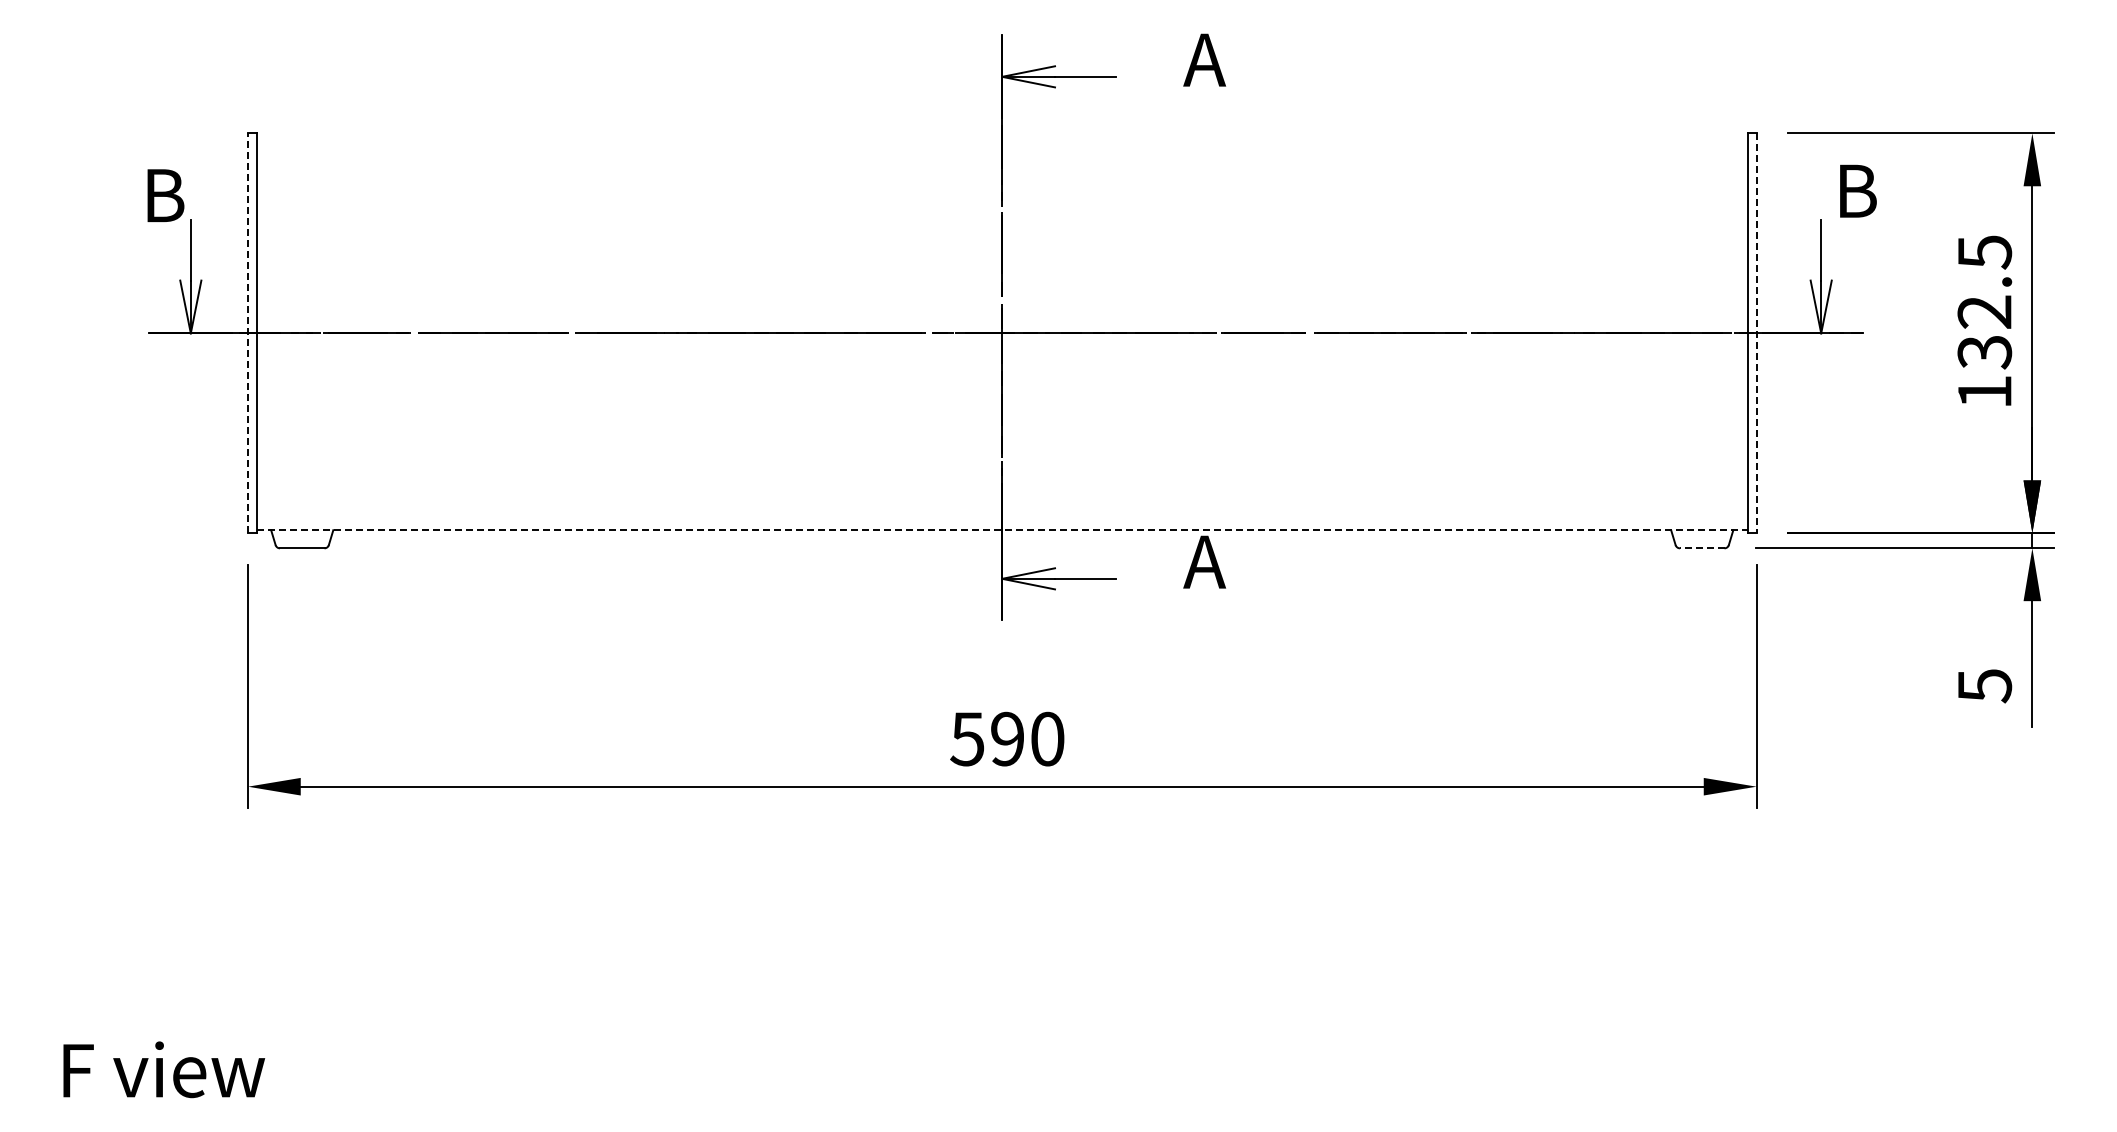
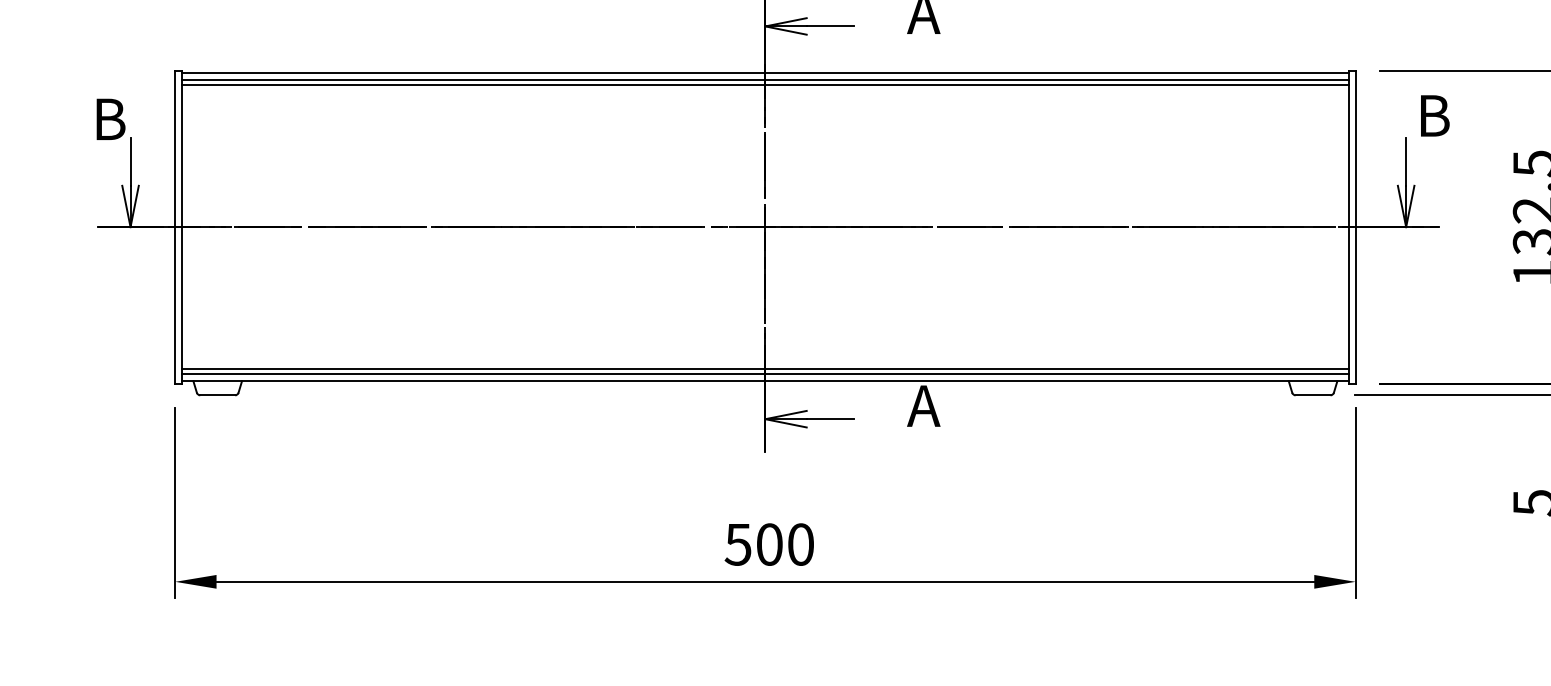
line: (1001, 136) -> (764, 73), added
line: (1001, 145) -> (764, 80), added
line: (1001, 151) -> (764, 84), added
line: (247, 333) -> (174, 227), dashed -> solid
line: (1756, 333) -> (1355, 227), dashed -> solid
line: (1001, 515) -> (764, 369), added
line: (1001, 521) -> (764, 374), added
line: (1002, 530) -> (765, 381), dashed -> solid
line: (1701, 548) -> (1312, 395), dashed -> solid
text: (1007, 738) -> (769, 544), 590 -> 500

